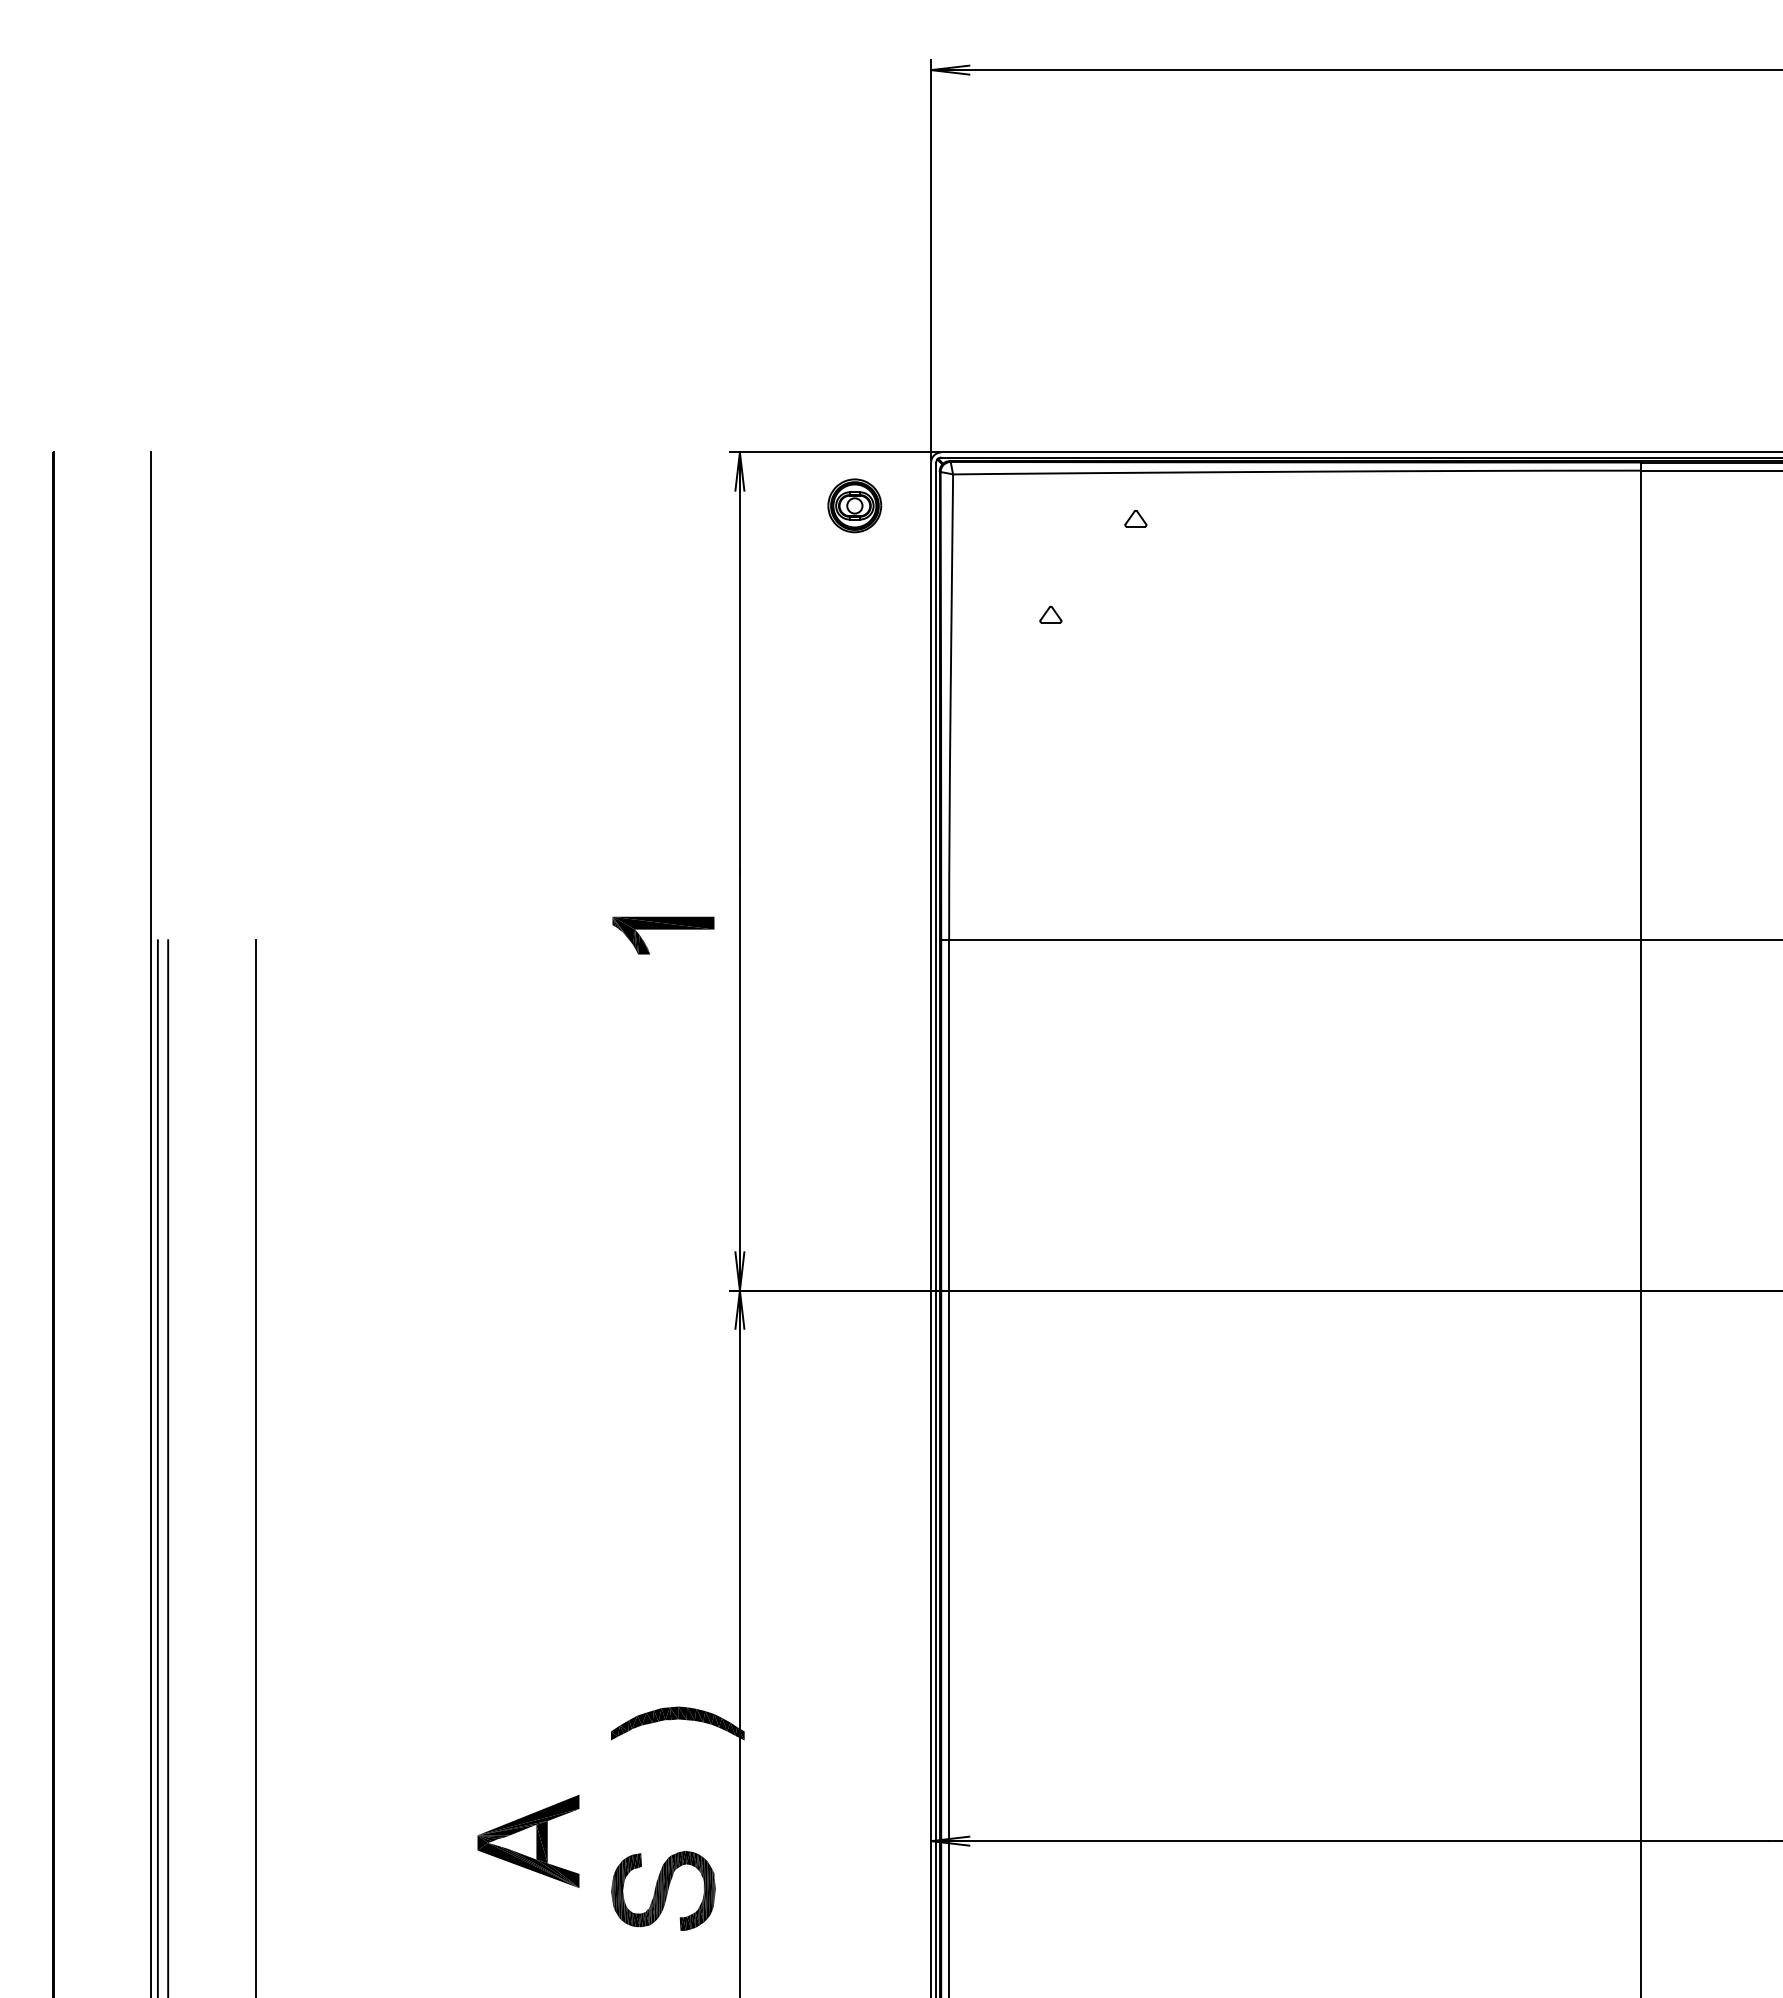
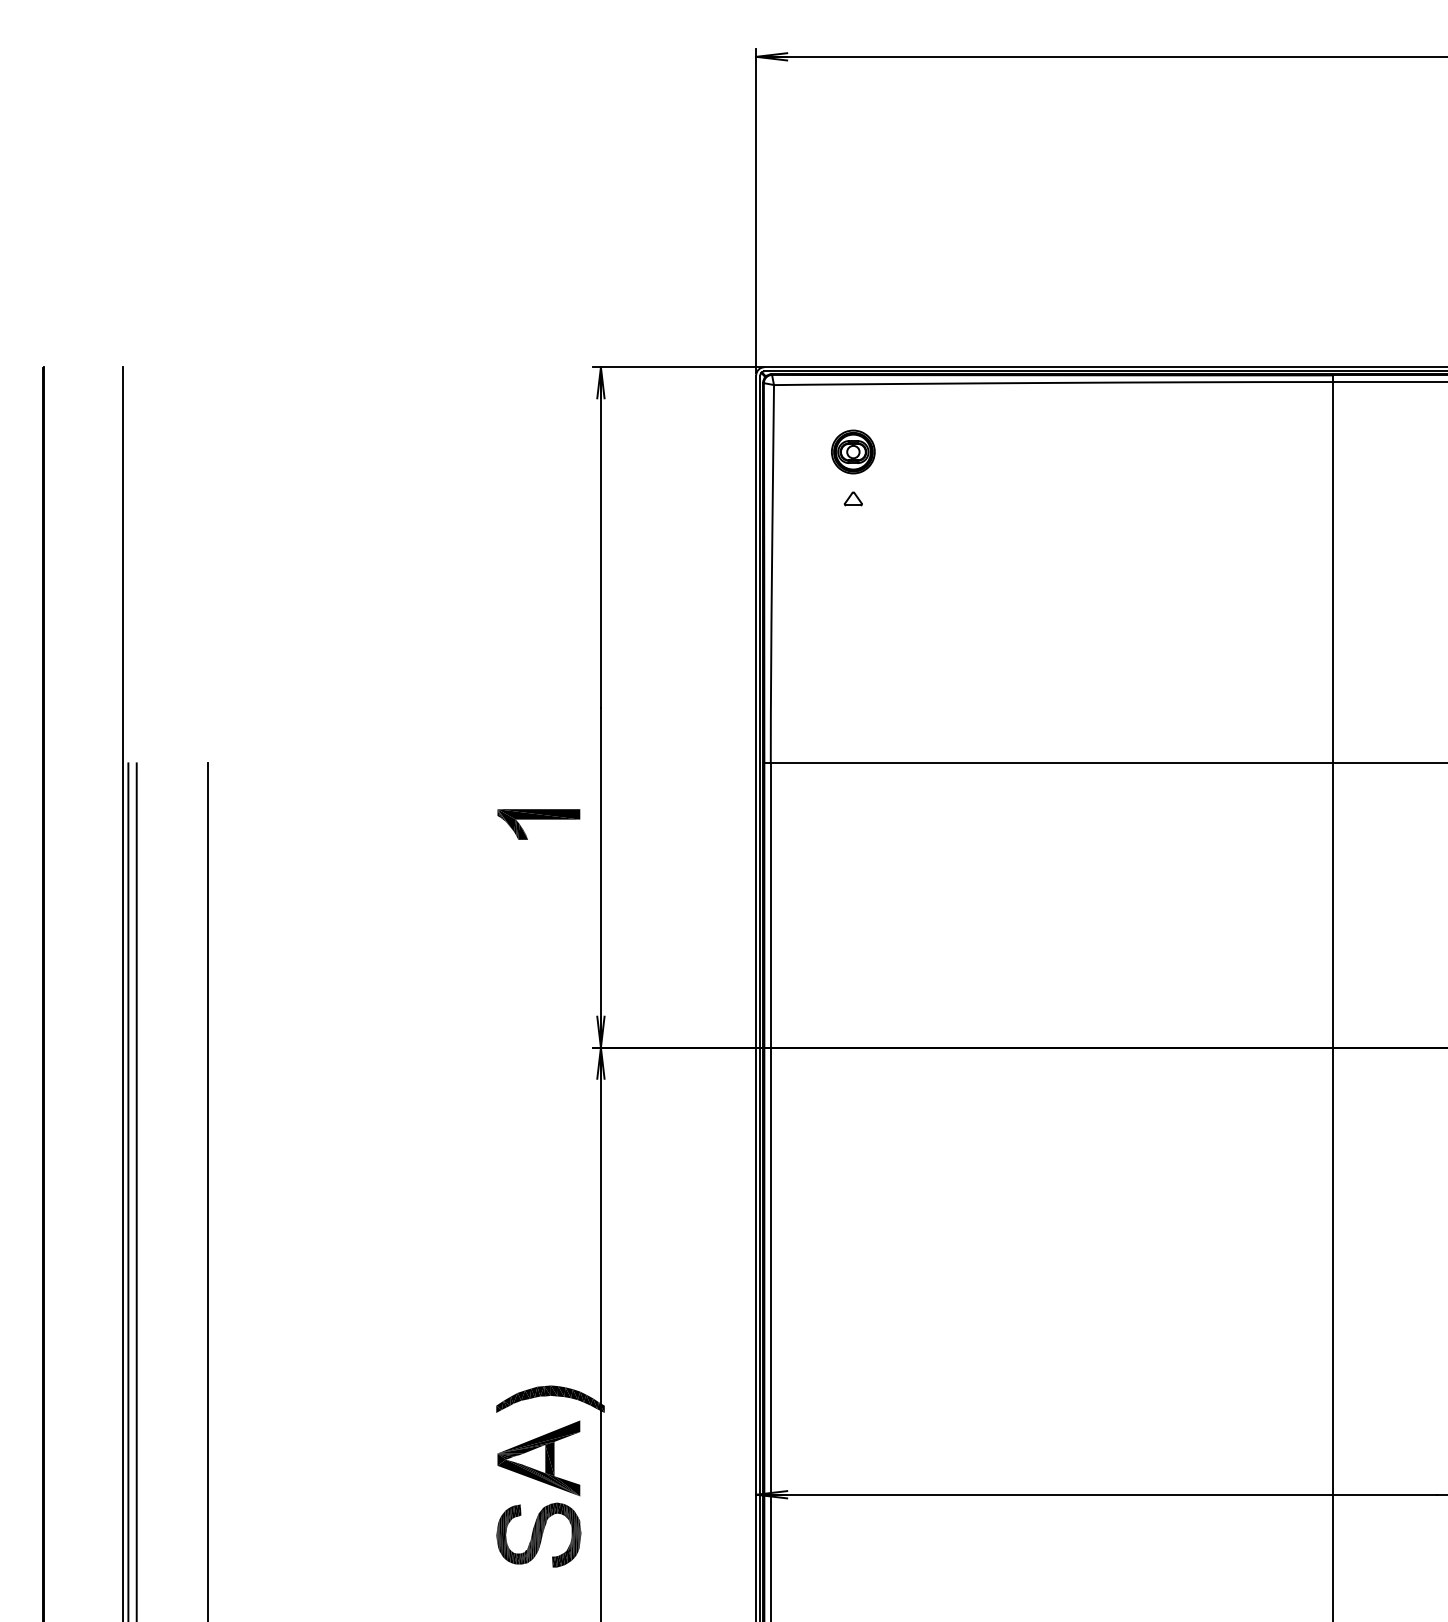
part: (854, 505) -> (853, 451), moved
part: (1135, 518) -> (922, 420), removed
part: (663, 935) -> (538, 824), moved
part: (528, 1840) -> (538, 1457), moved

